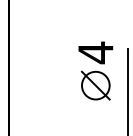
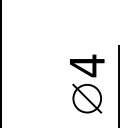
part: (95, 70) -> (86, 83), moved

